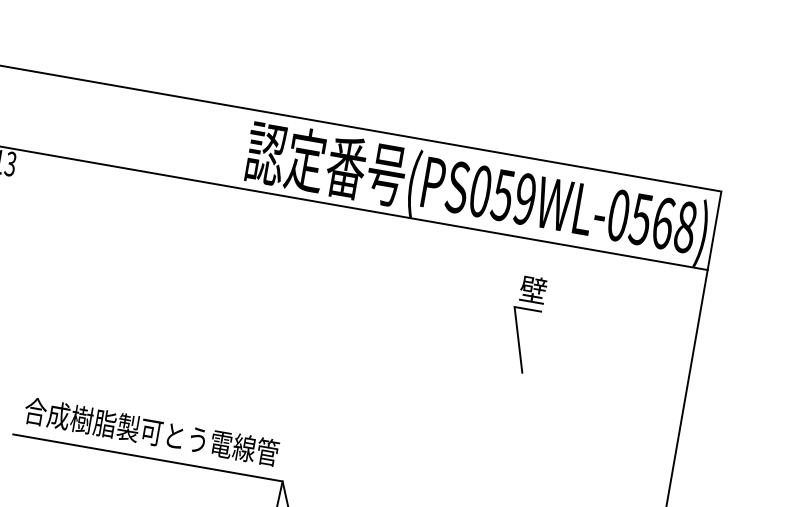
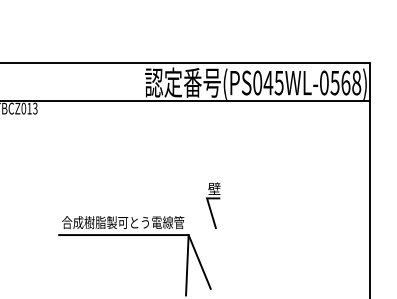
text: (513, 196) -> (273, 82), (PS059WL-0568) -> (PS045WL-0568)
part: (525, 324) -> (213, 205), moved

